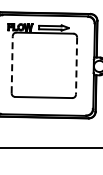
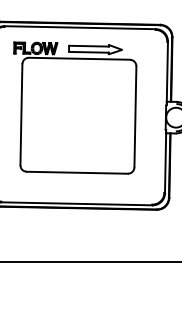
line: (12, 64) -> (21, 114), dashed -> solid
line: (76, 65) -> (135, 116), dashed -> solid

